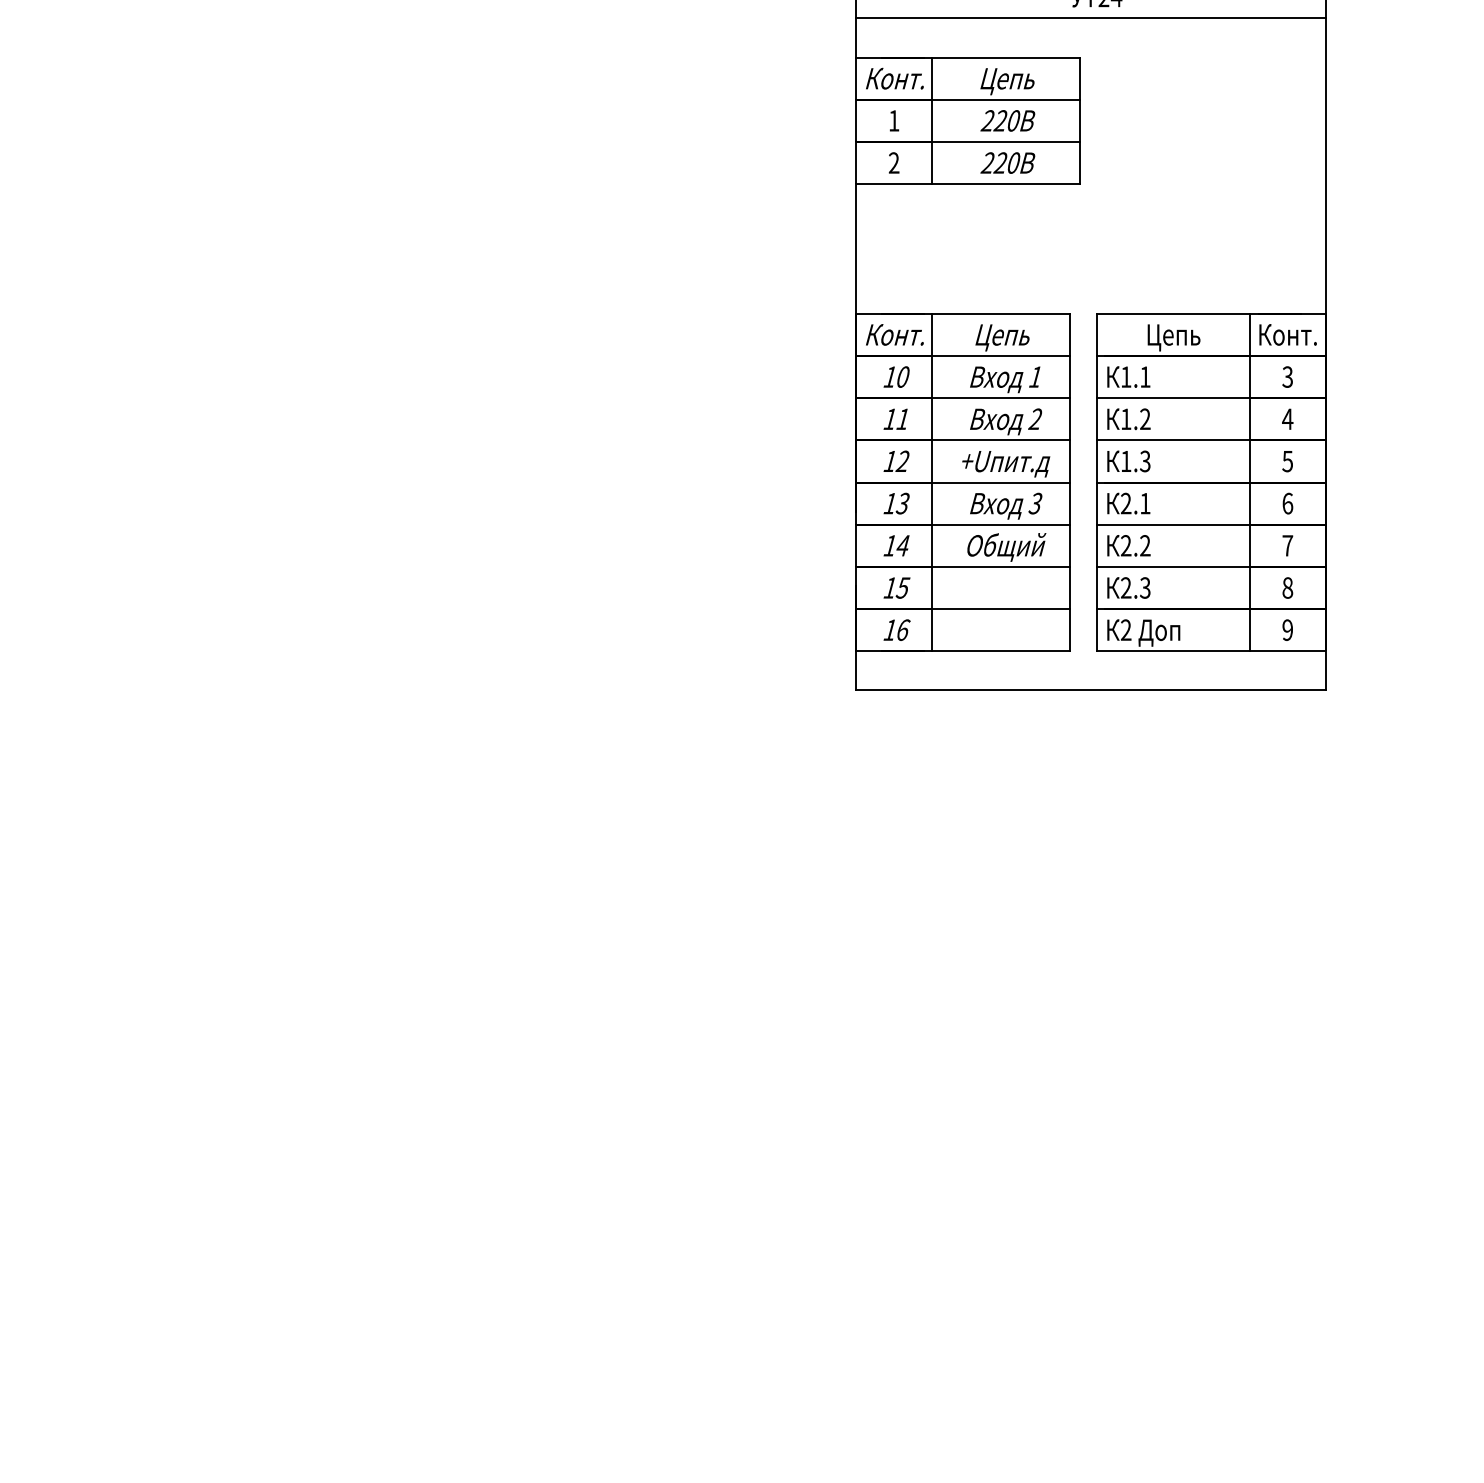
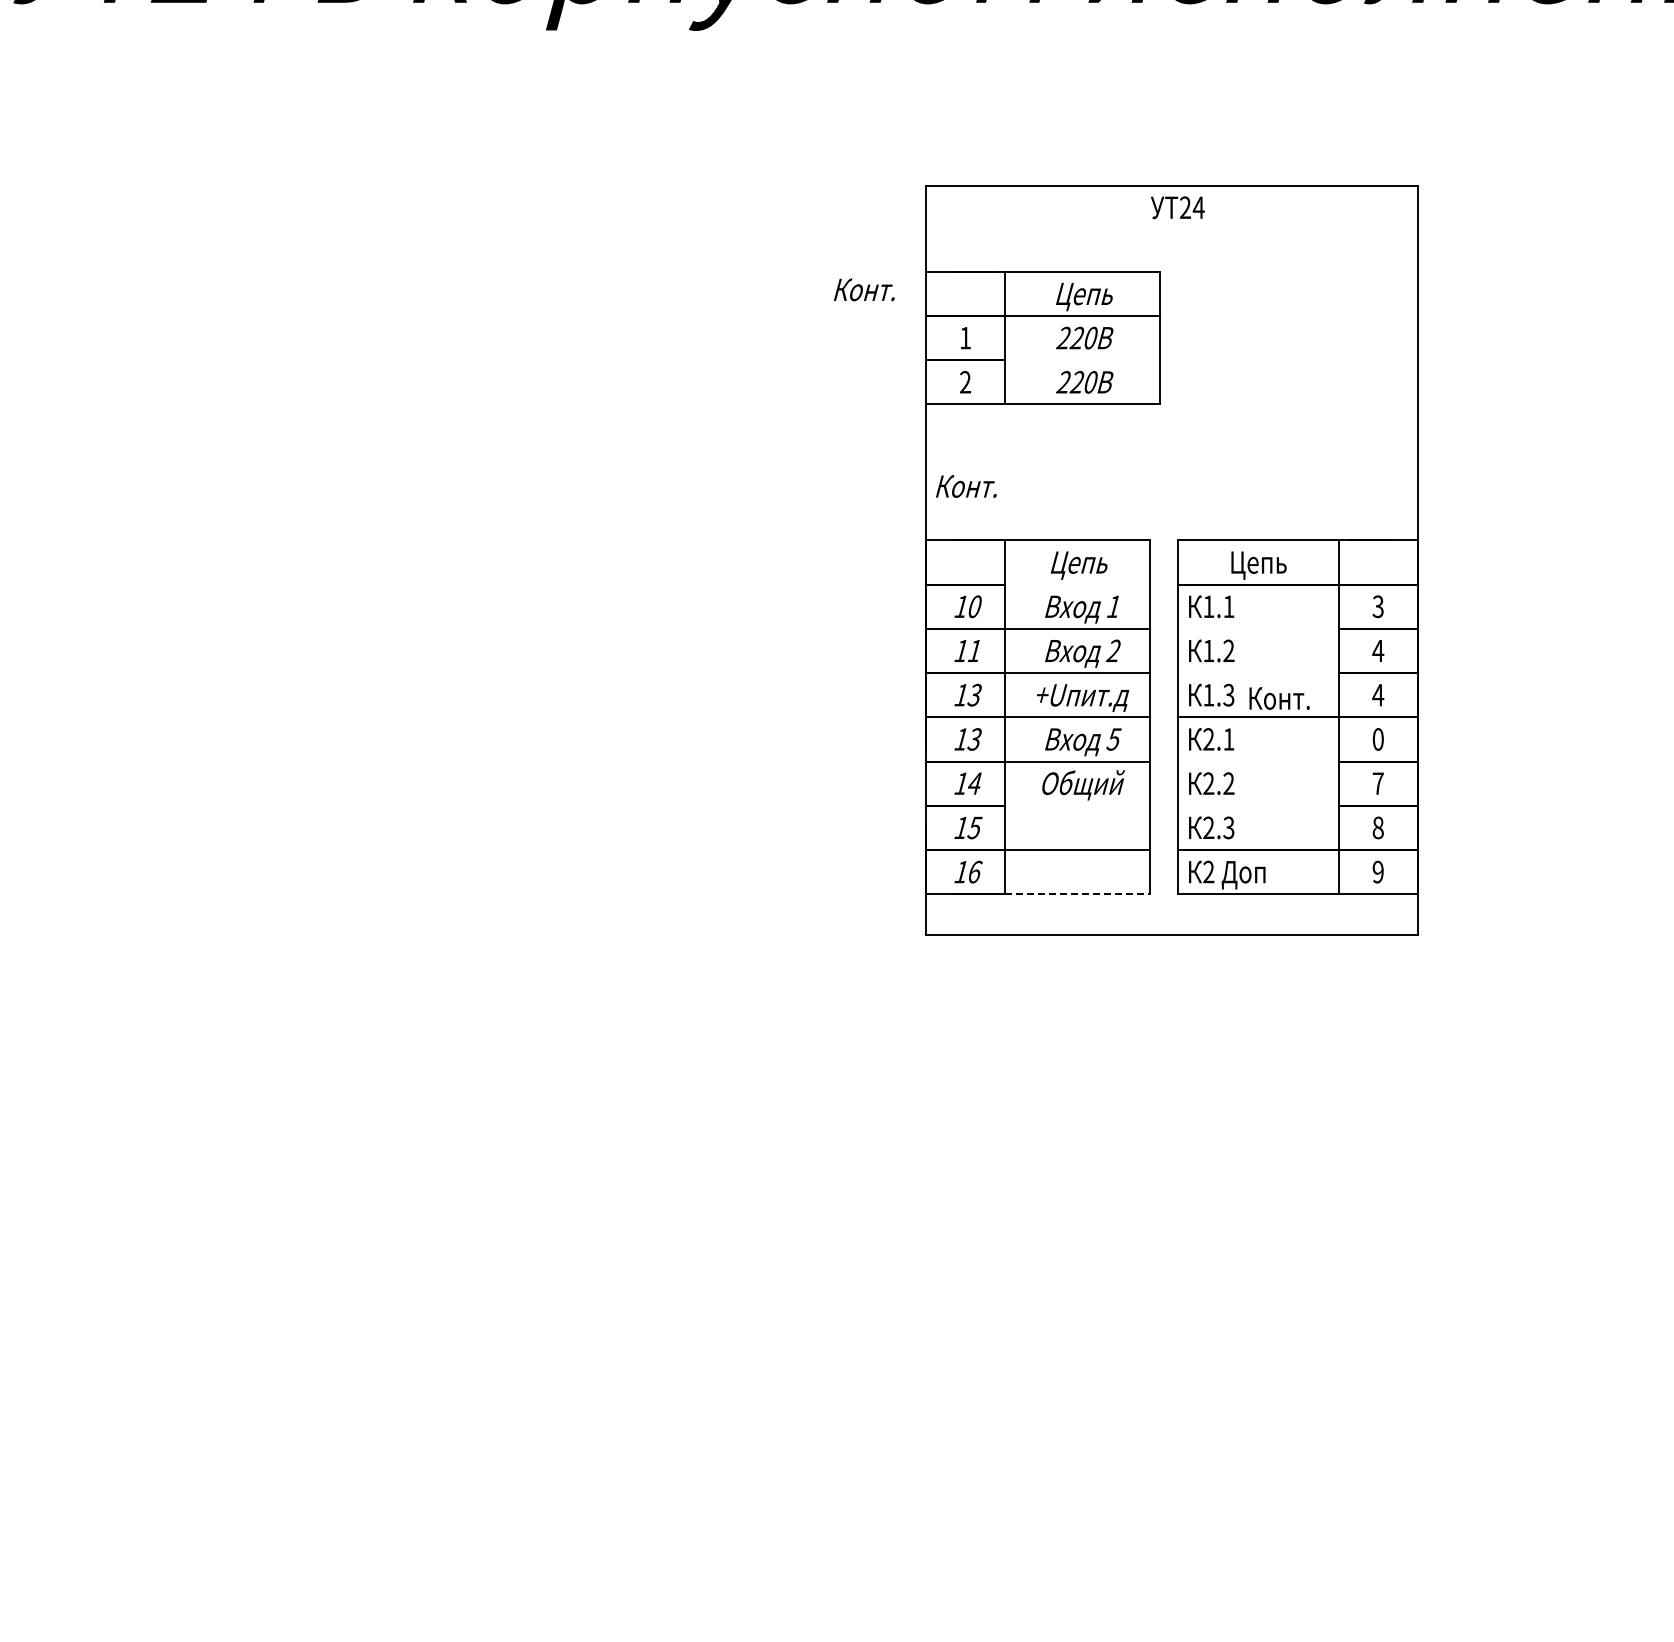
line: (1090, 17) -> (1171, 229), removed
text: (895, 78) -> (864, 289), moved
line: (1005, 142) -> (1082, 360), removed
text: (895, 334) -> (966, 486), moved
text: (1288, 334) -> (1279, 698), moved
line: (1000, 355) -> (1077, 584), removed
line: (1173, 397) -> (1258, 628), removed
line: (1173, 440) -> (1258, 673), removed
text: (901, 461) -> (973, 695), 12 -> 13
text: (1288, 461) -> (1378, 695), 5 -> 4
text: (1035, 503) -> (1113, 739), 3 -> 5
text: (1287, 503) -> (1377, 739), 6 -> 0
line: (1173, 524) -> (1258, 761), removed
line: (1000, 566) -> (1077, 805), removed
line: (1173, 566) -> (1258, 805), removed
line: (1001, 651) -> (1078, 894), solid -> dashed

